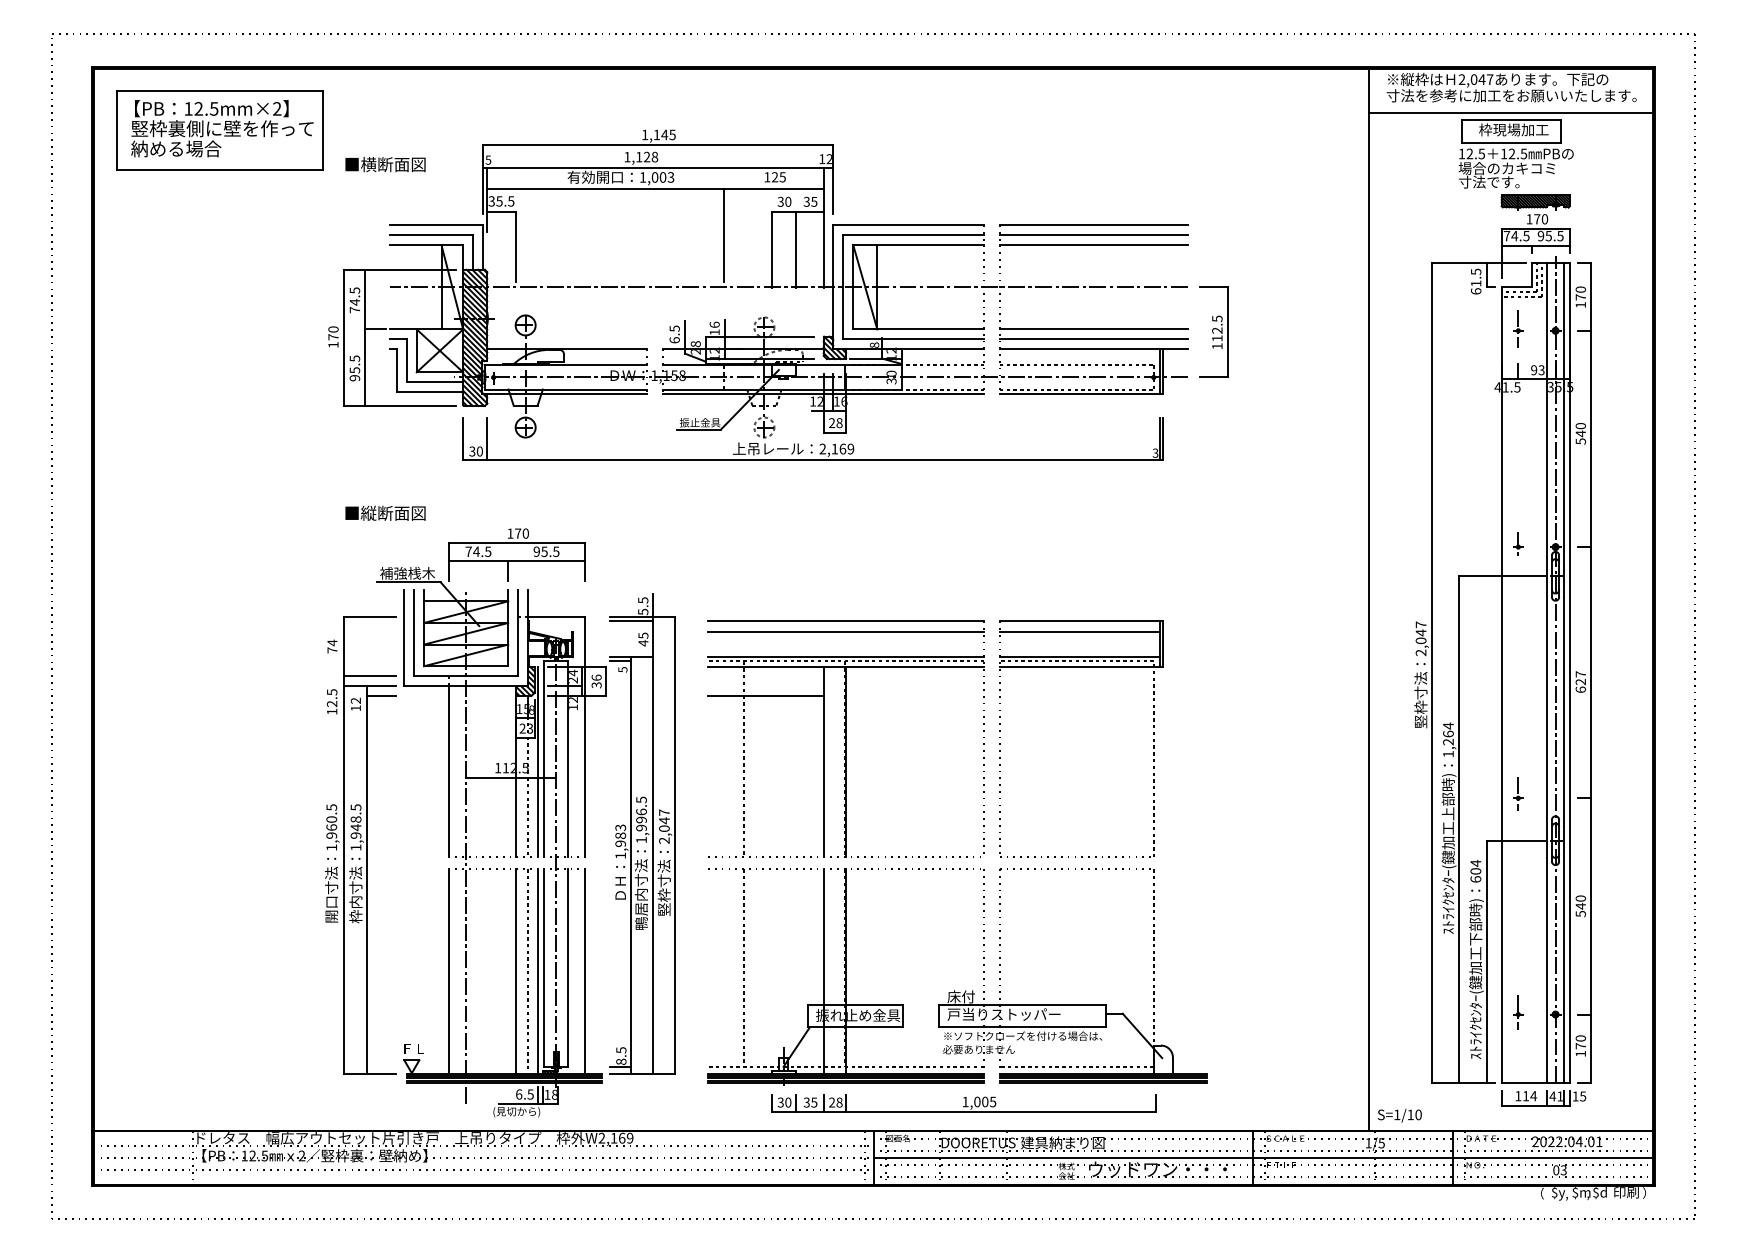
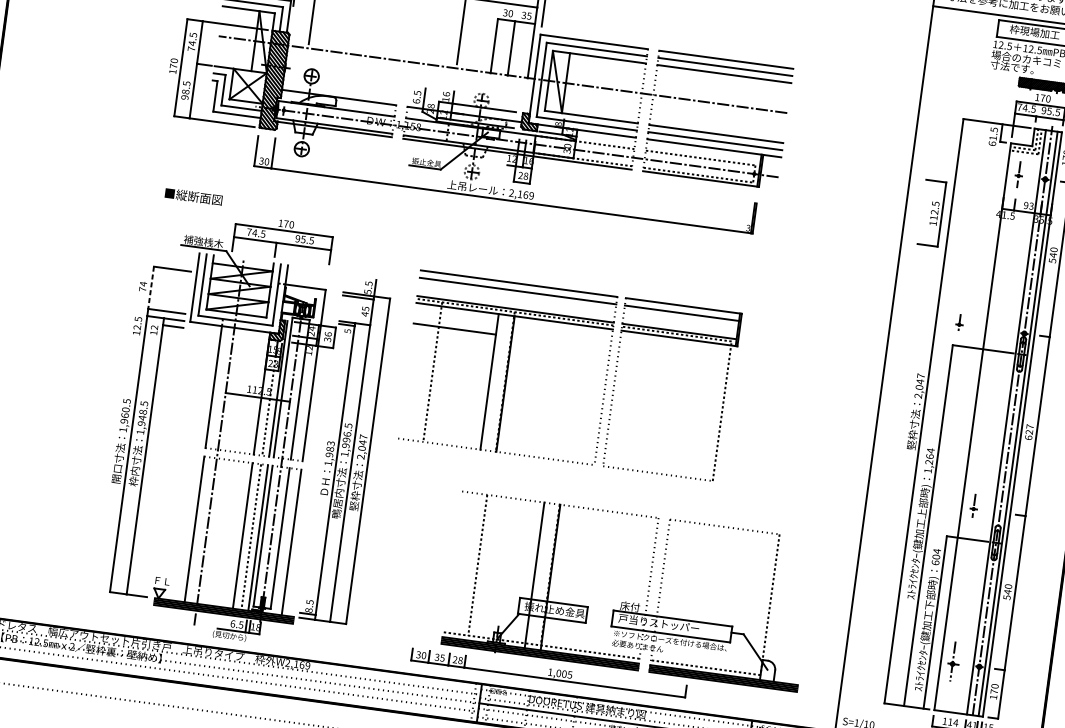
part: (1213, 331) -> (931, 212), moved
text: (354, 370) -> (185, 92), 95.5 -> 98.5
part: (1518, 543) -> (959, 322), moved
line: (343, 646) -> (150, 287), solid -> dashed
part: (1081, 667) -> (679, 338), moved
part: (845, 738) -> (507, 367), moved
part: (954, 990) -> (625, 601), moved
part: (1518, 1012) -> (953, 661), size x1.6

